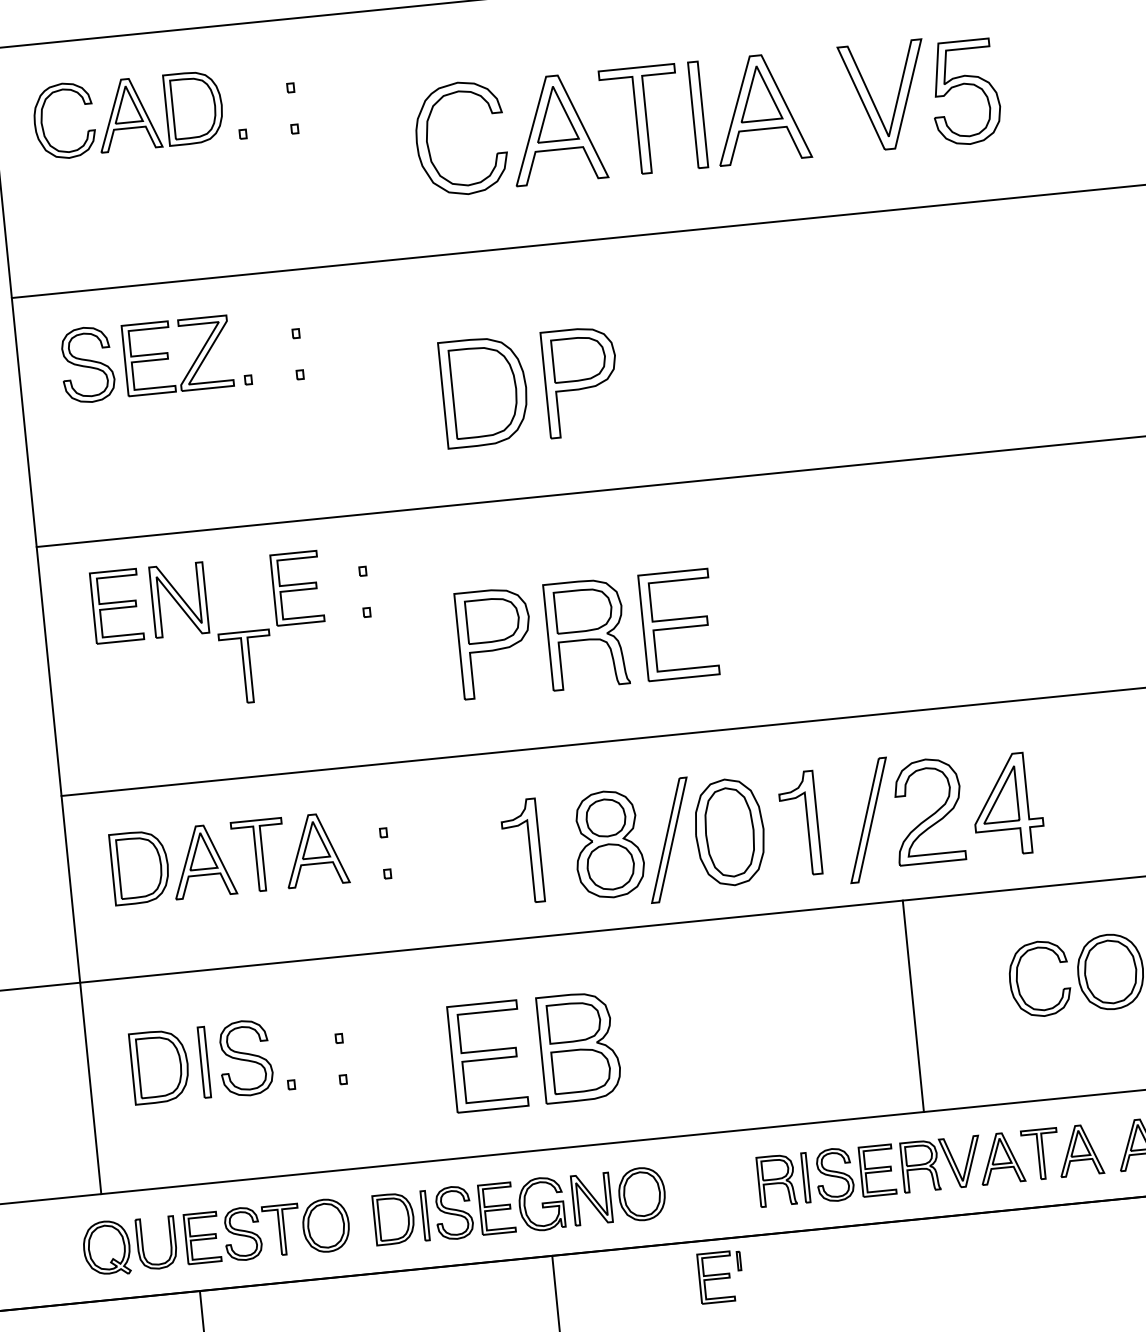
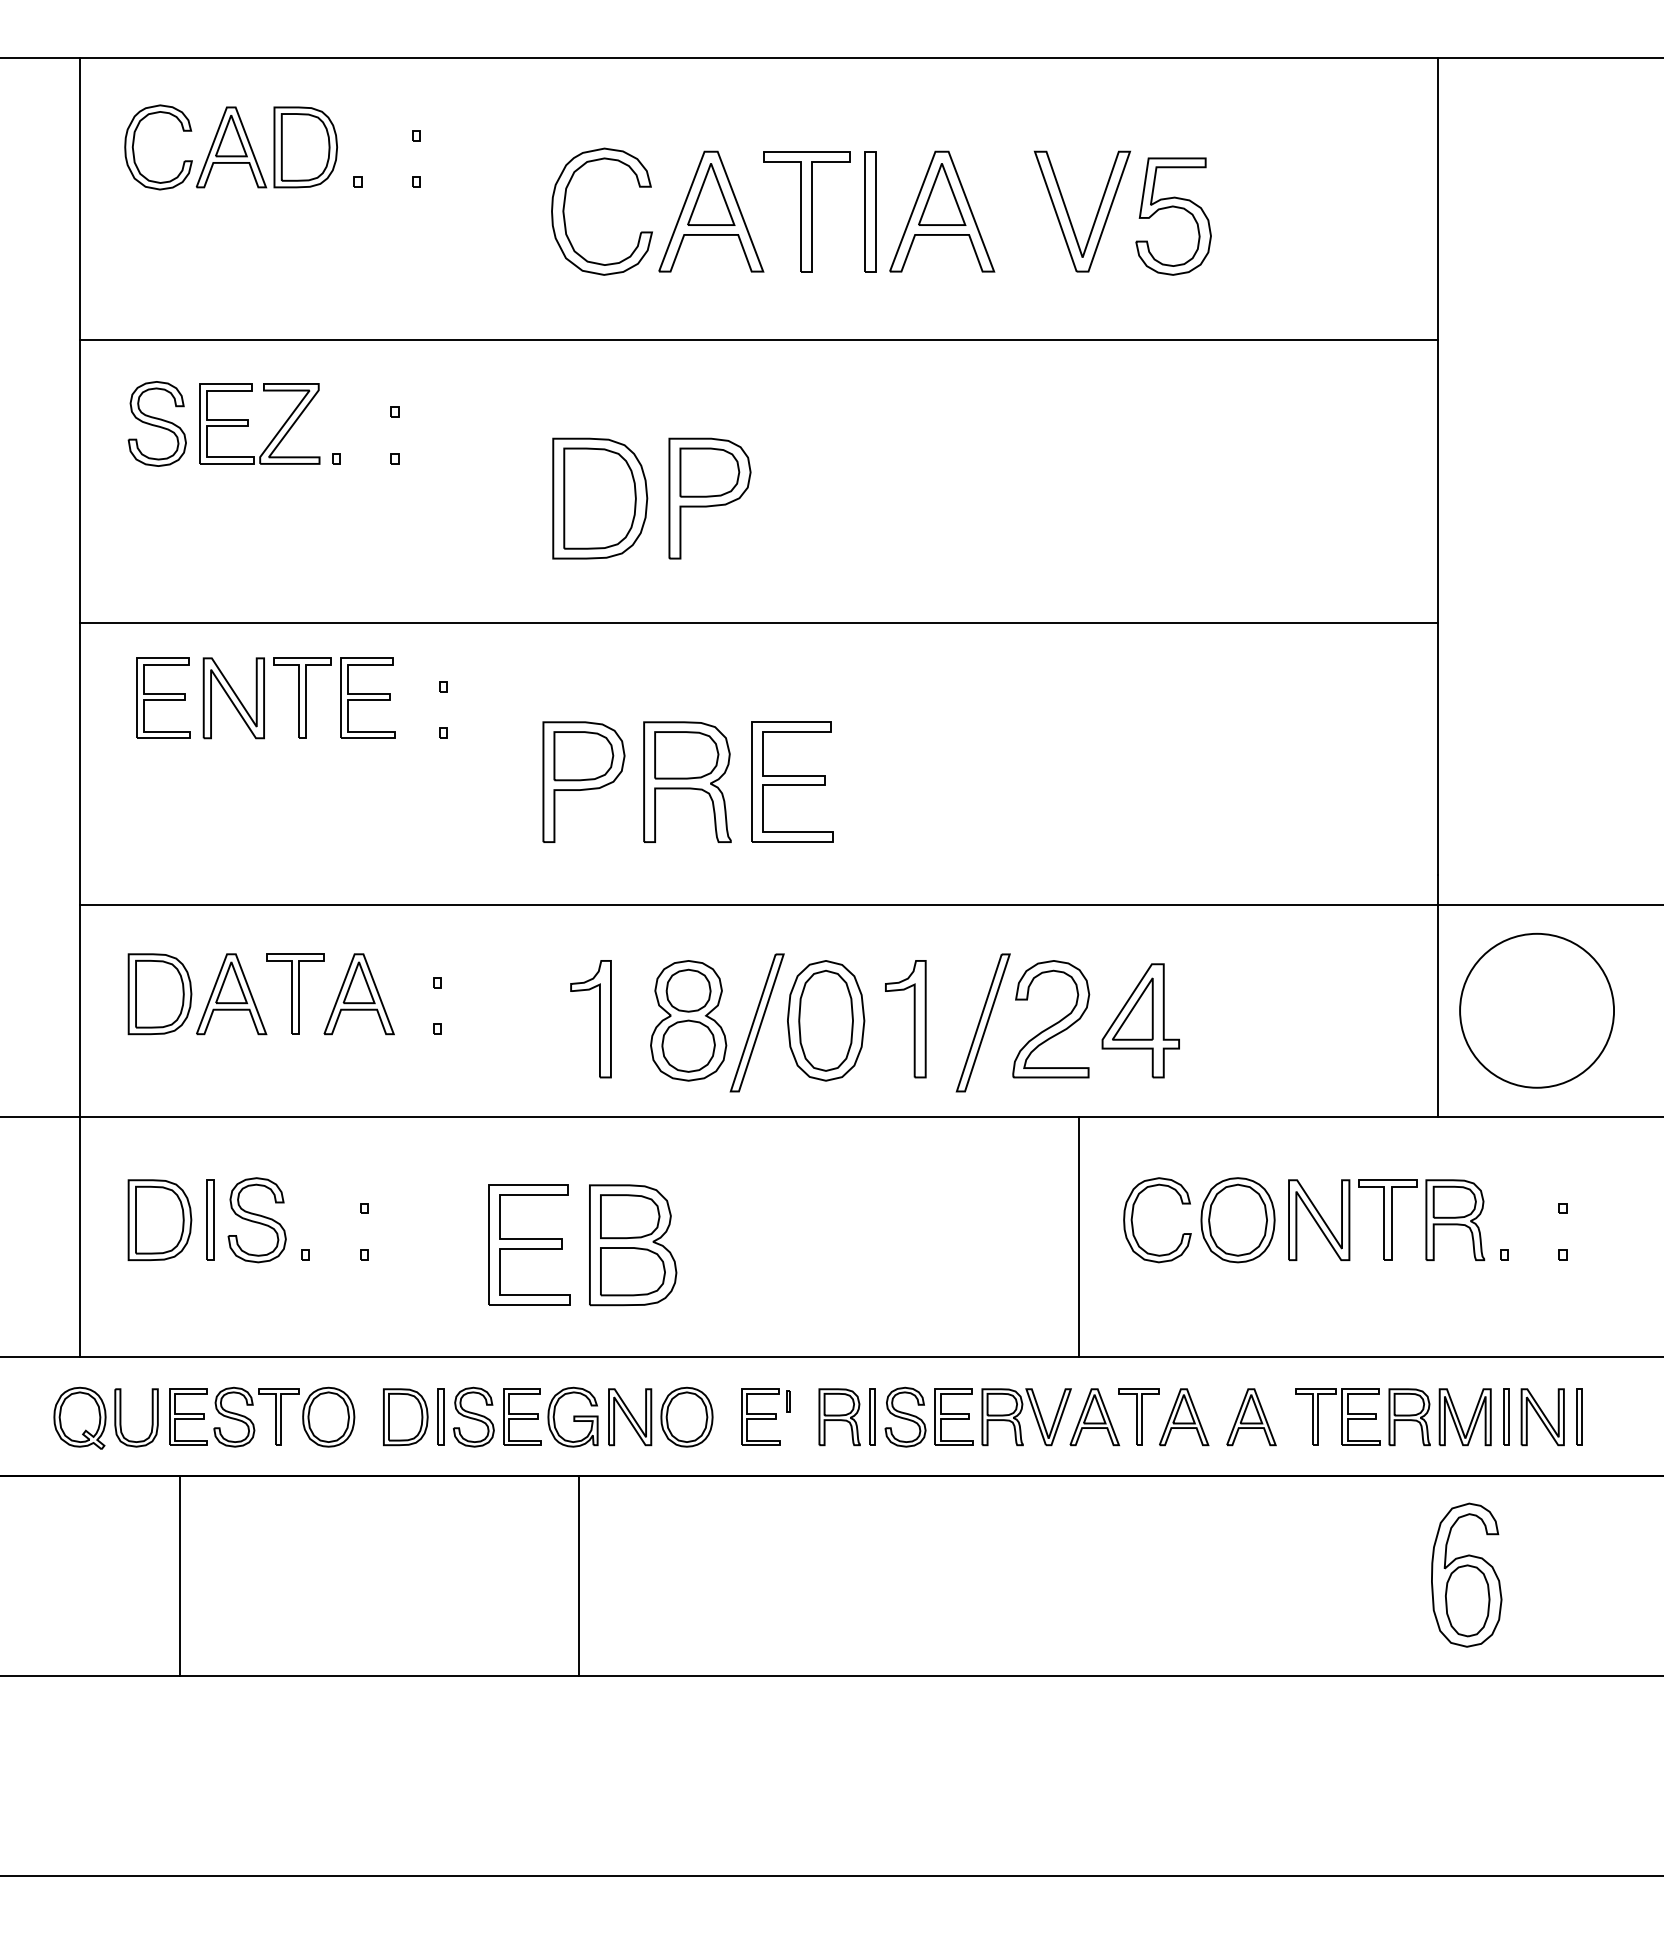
part: (246, 666) -> (302, 697), moved
line: (913, 1006) -> (1078, 1236), moved
part: (720, 1276) -> (765, 1416), moved

